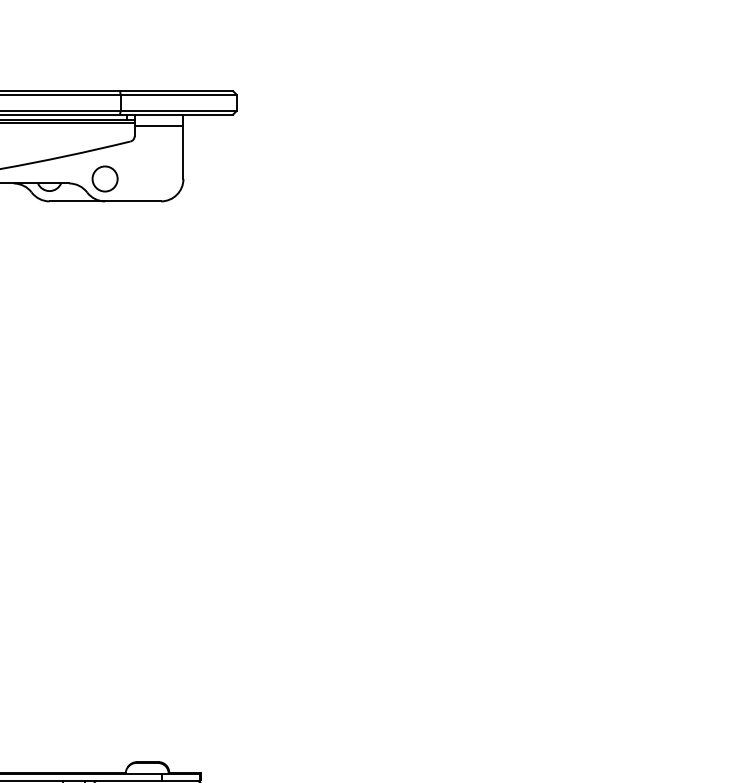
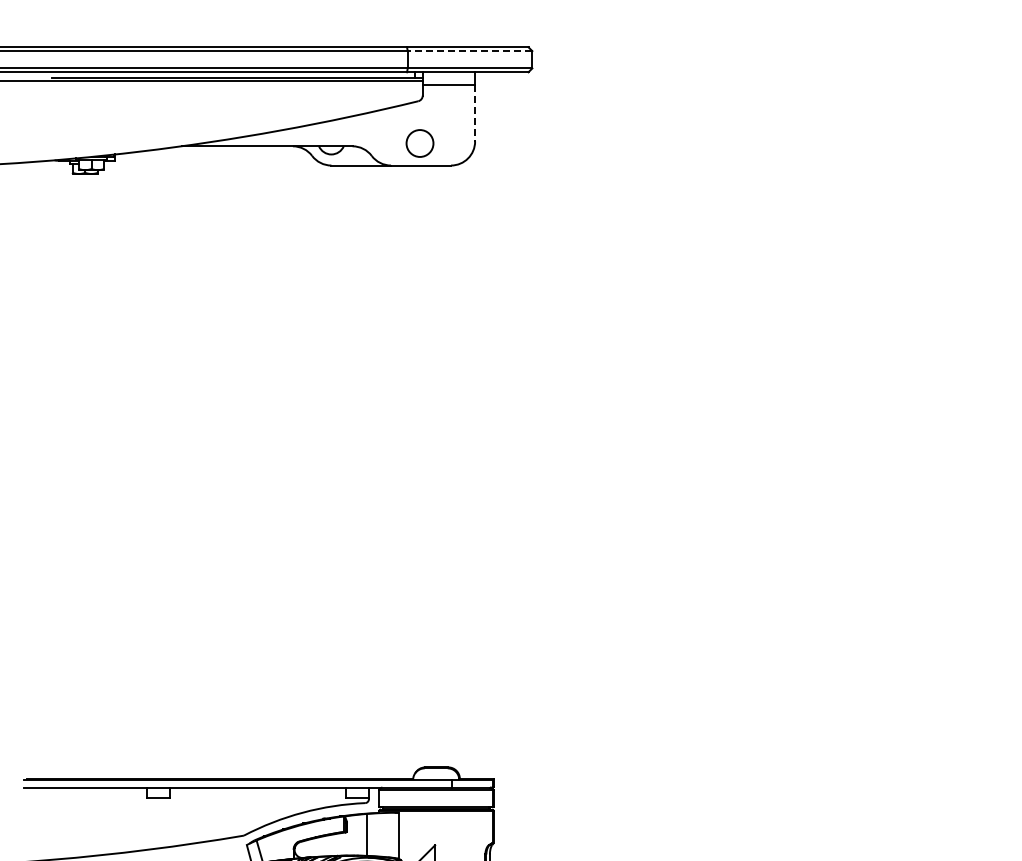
line: (178, 95) -> (469, 51), solid -> dashed
line: (183, 152) -> (475, 113), solid -> dashed
circle: (104, 179) -> (419, 143), moved

